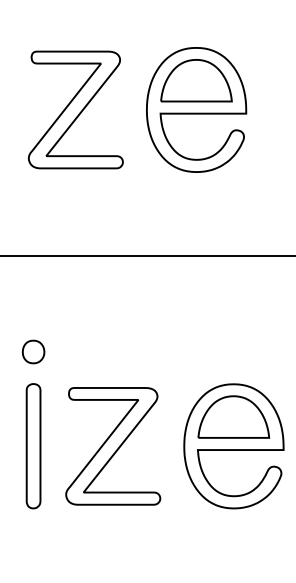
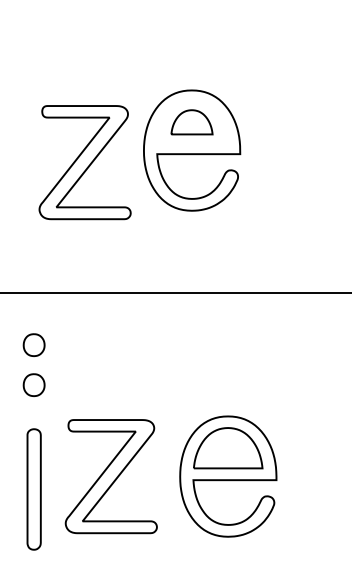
part: (195, 80) -> (191, 122), size x0.6
part: (75, 109) -> (84, 162), moved
part: (32, 310) -> (33, 344), added
part: (32, 446) -> (33, 489), moved

